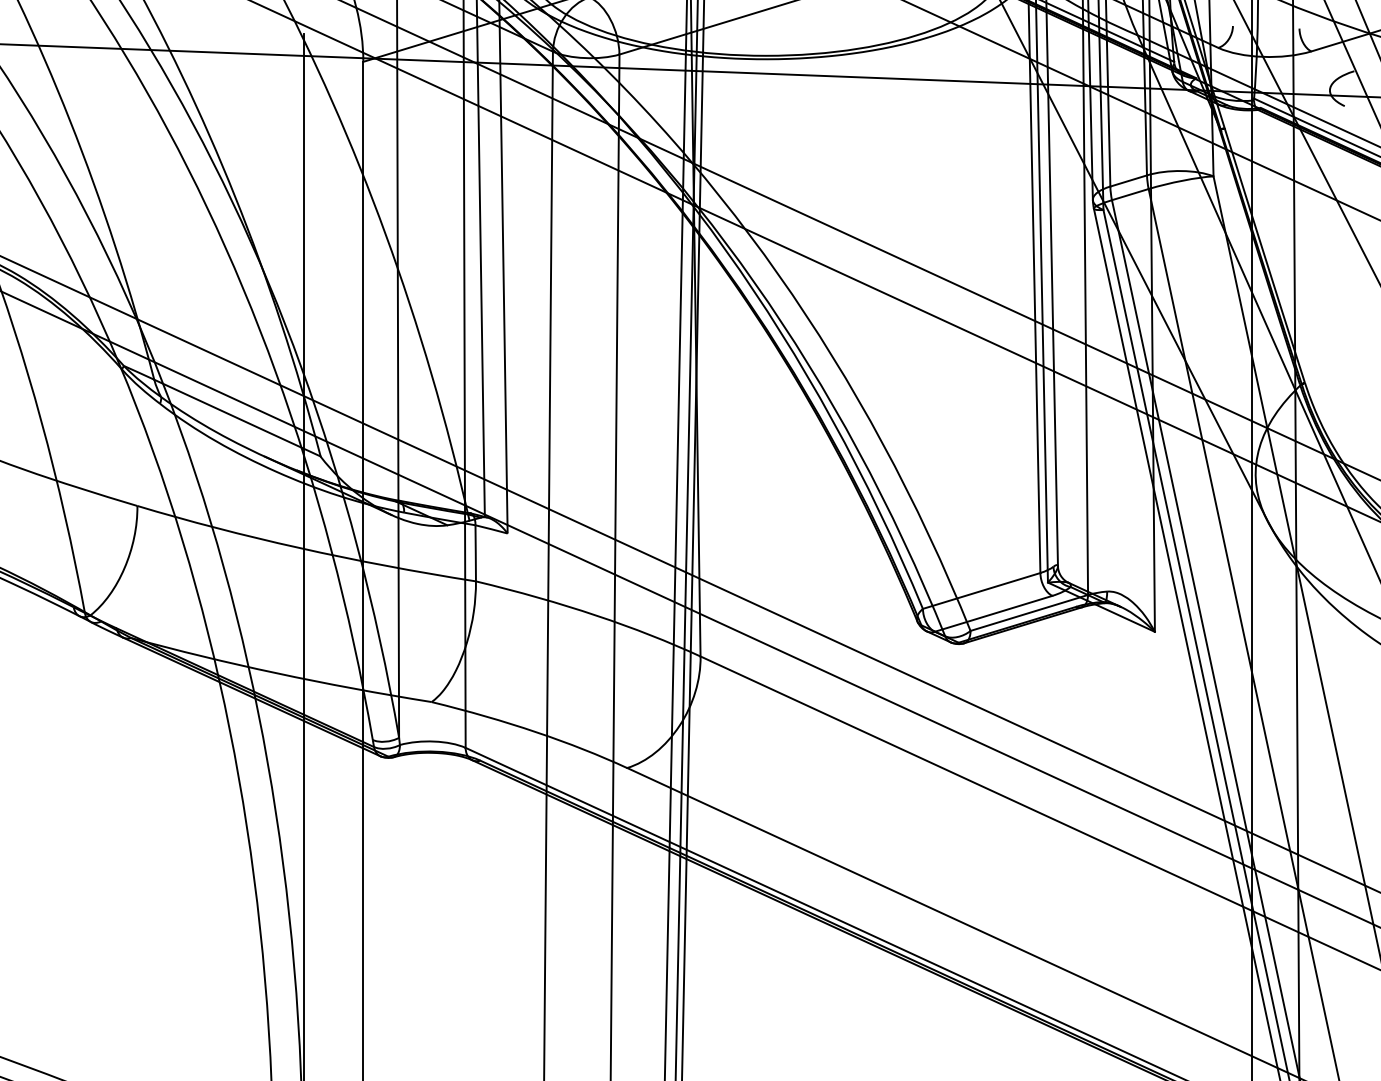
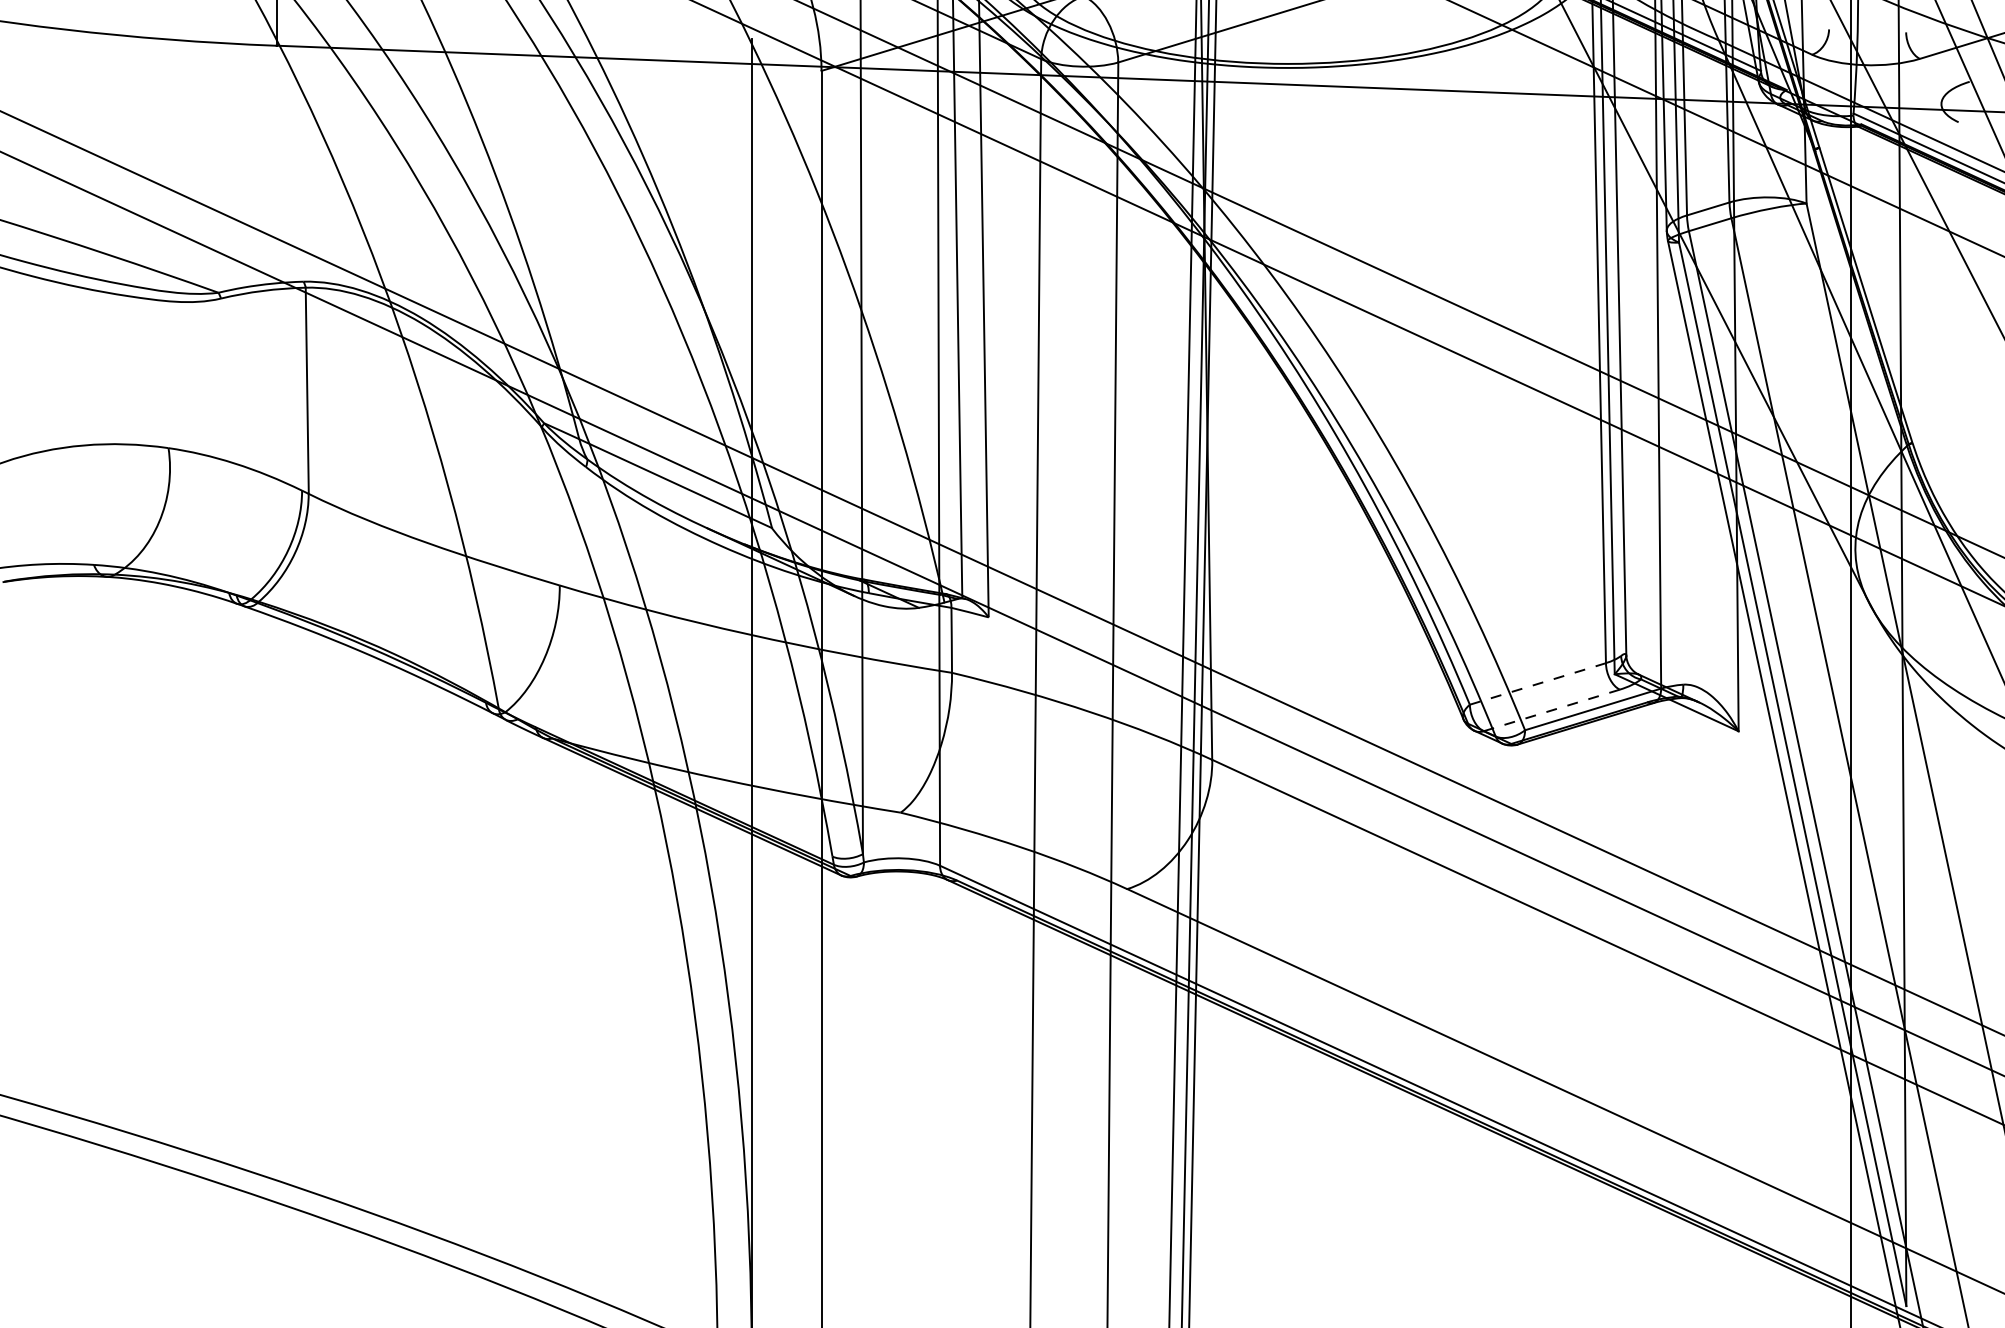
line: (982, 590) -> (1538, 683), solid -> dashed
line: (993, 613) -> (1551, 710), solid -> dashed

